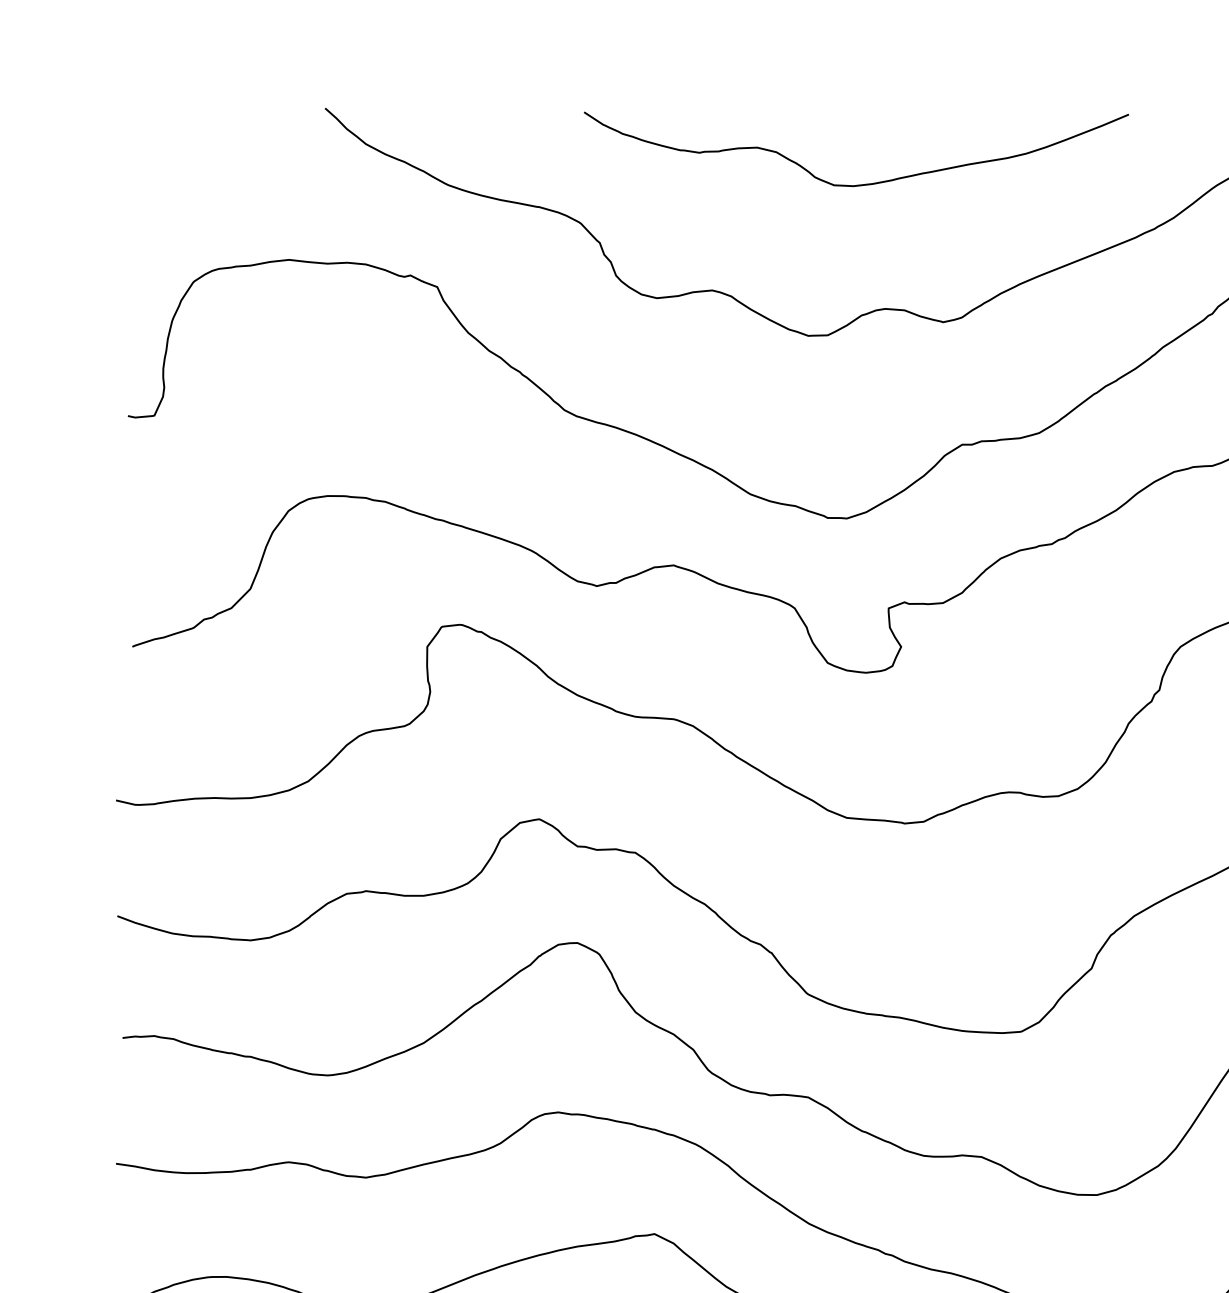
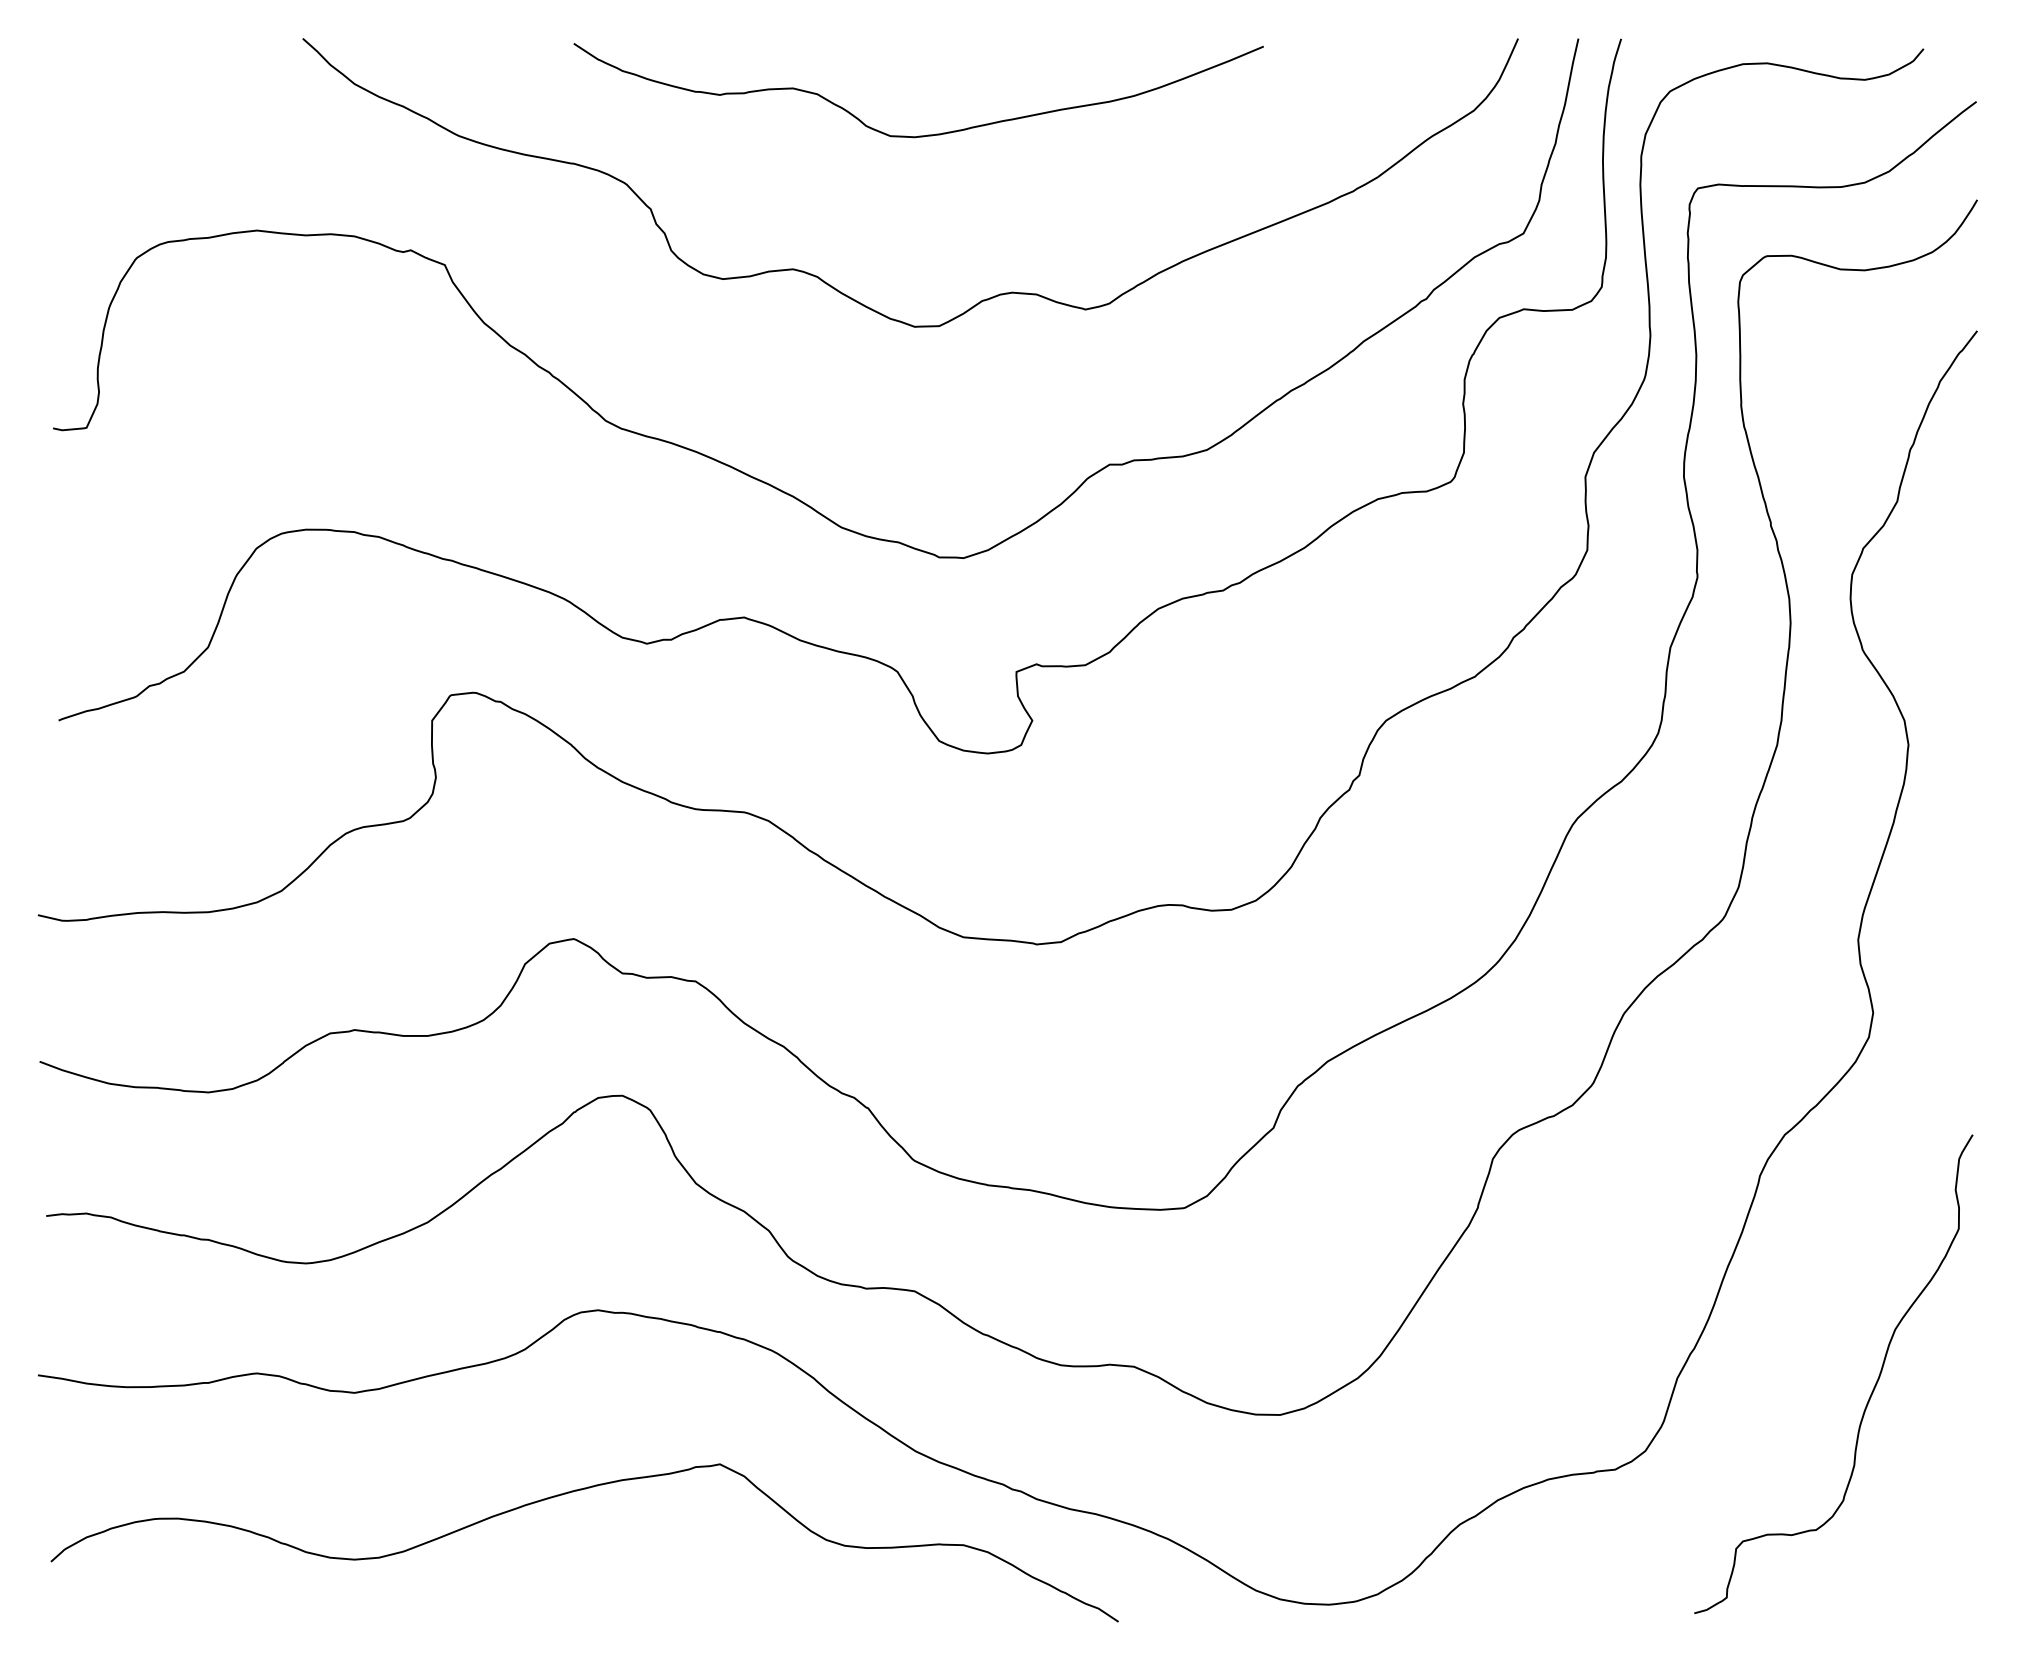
curve: (863, 184) -> (927, 134), moved

